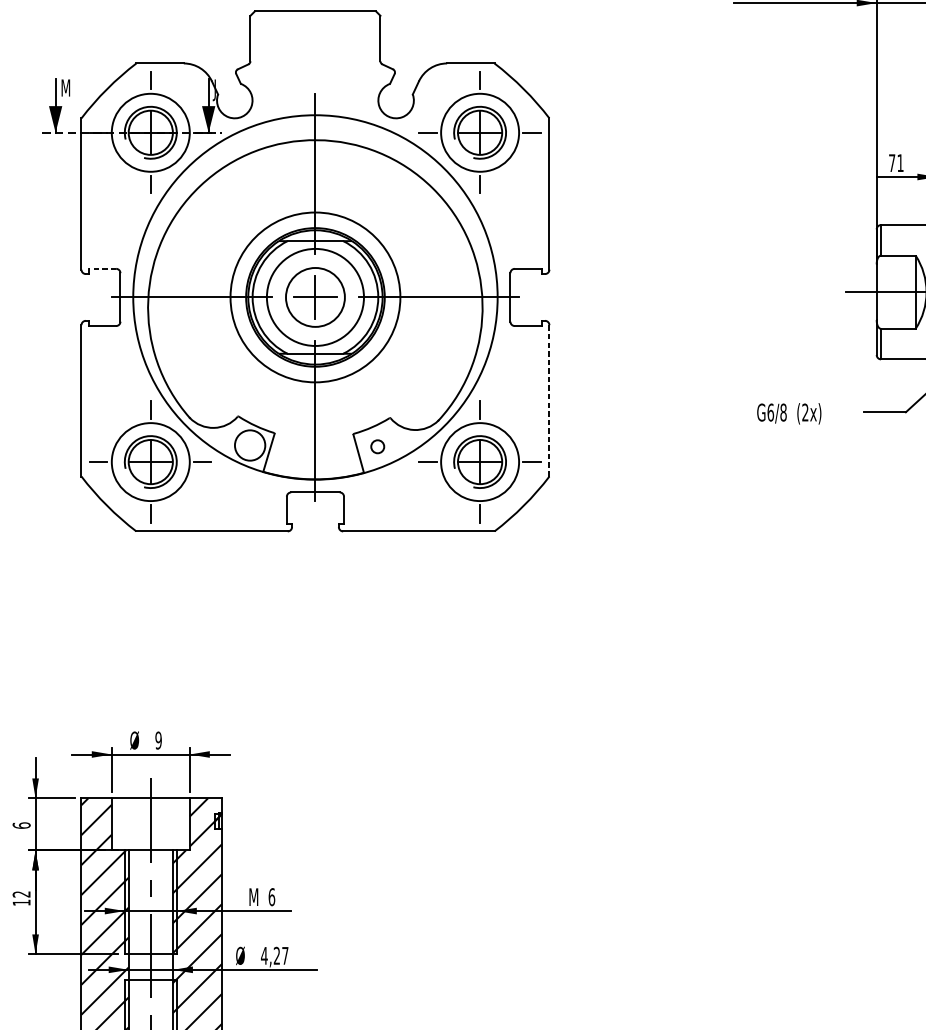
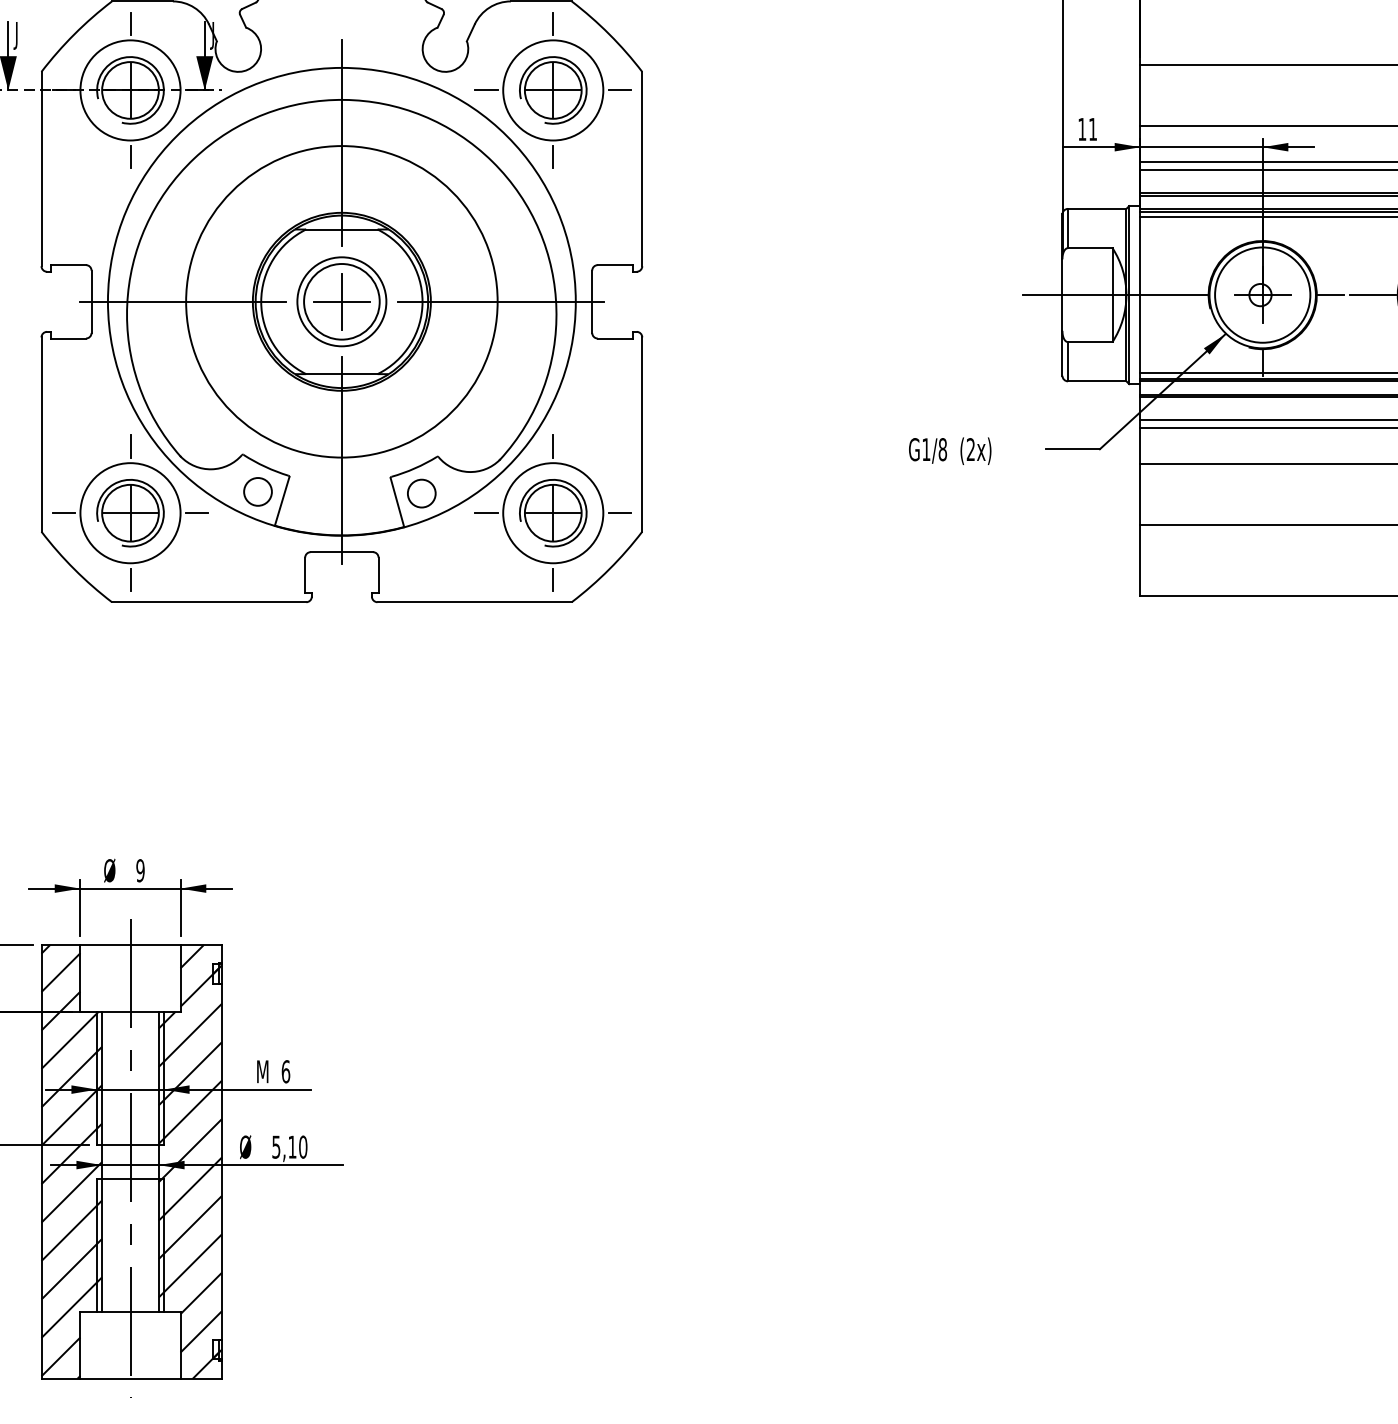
text: (64, 90) -> (19, 35), M -> J
text: (892, 163) -> (1082, 129), 71 -> 11
line: (102, 269) -> (68, 265), dashed -> solid
circle: (315, 297) -> (341, 301), size x0.71
circle: (315, 297) -> (341, 301), size x1.43
line: (549, 400) -> (642, 434), dashed -> solid
text: (770, 412) -> (926, 449), G6/8 -> G1/8
circle: (249, 445) -> (257, 491), size x0.71
circle: (377, 446) -> (421, 493), size x1.67
text: (274, 955) -> (289, 1146), 4,27 -> 5,10

